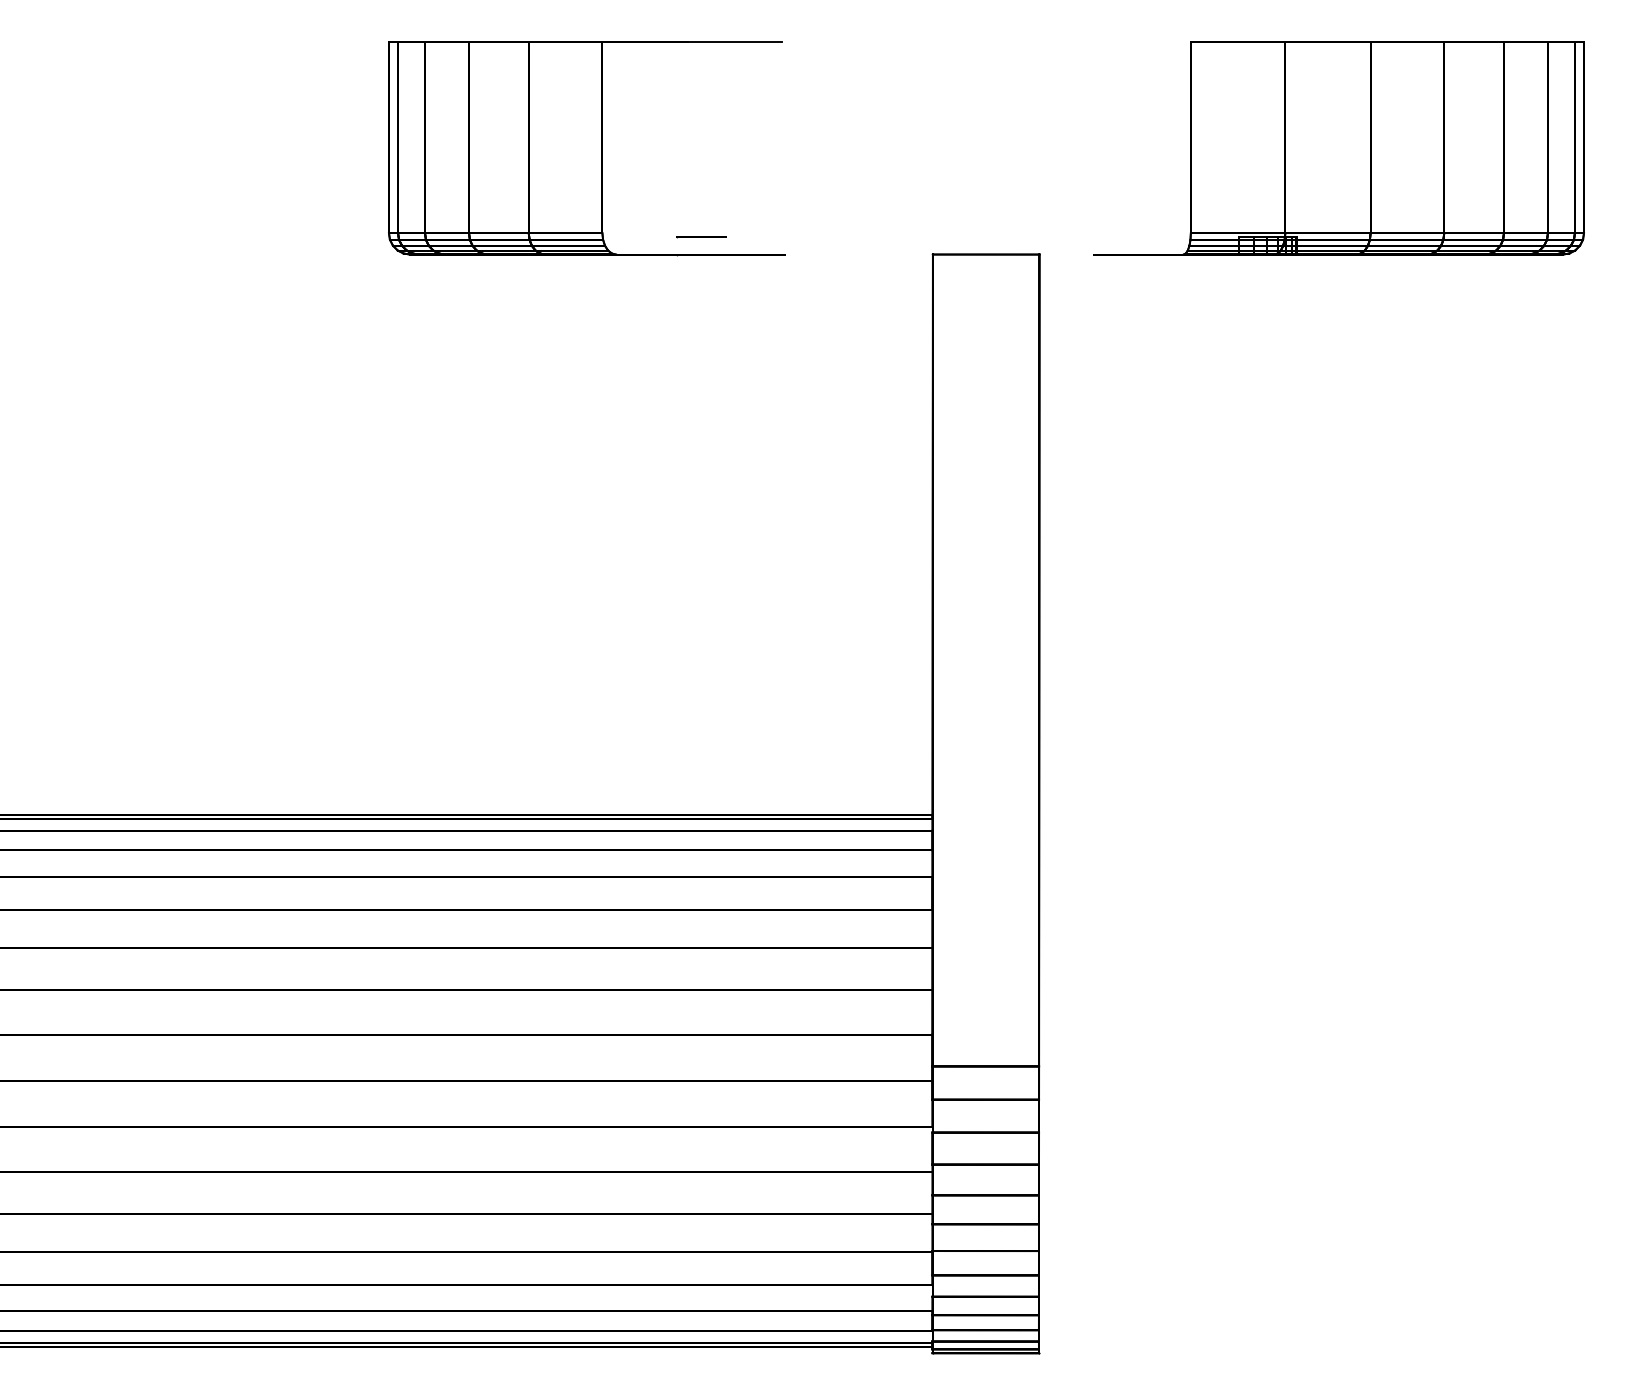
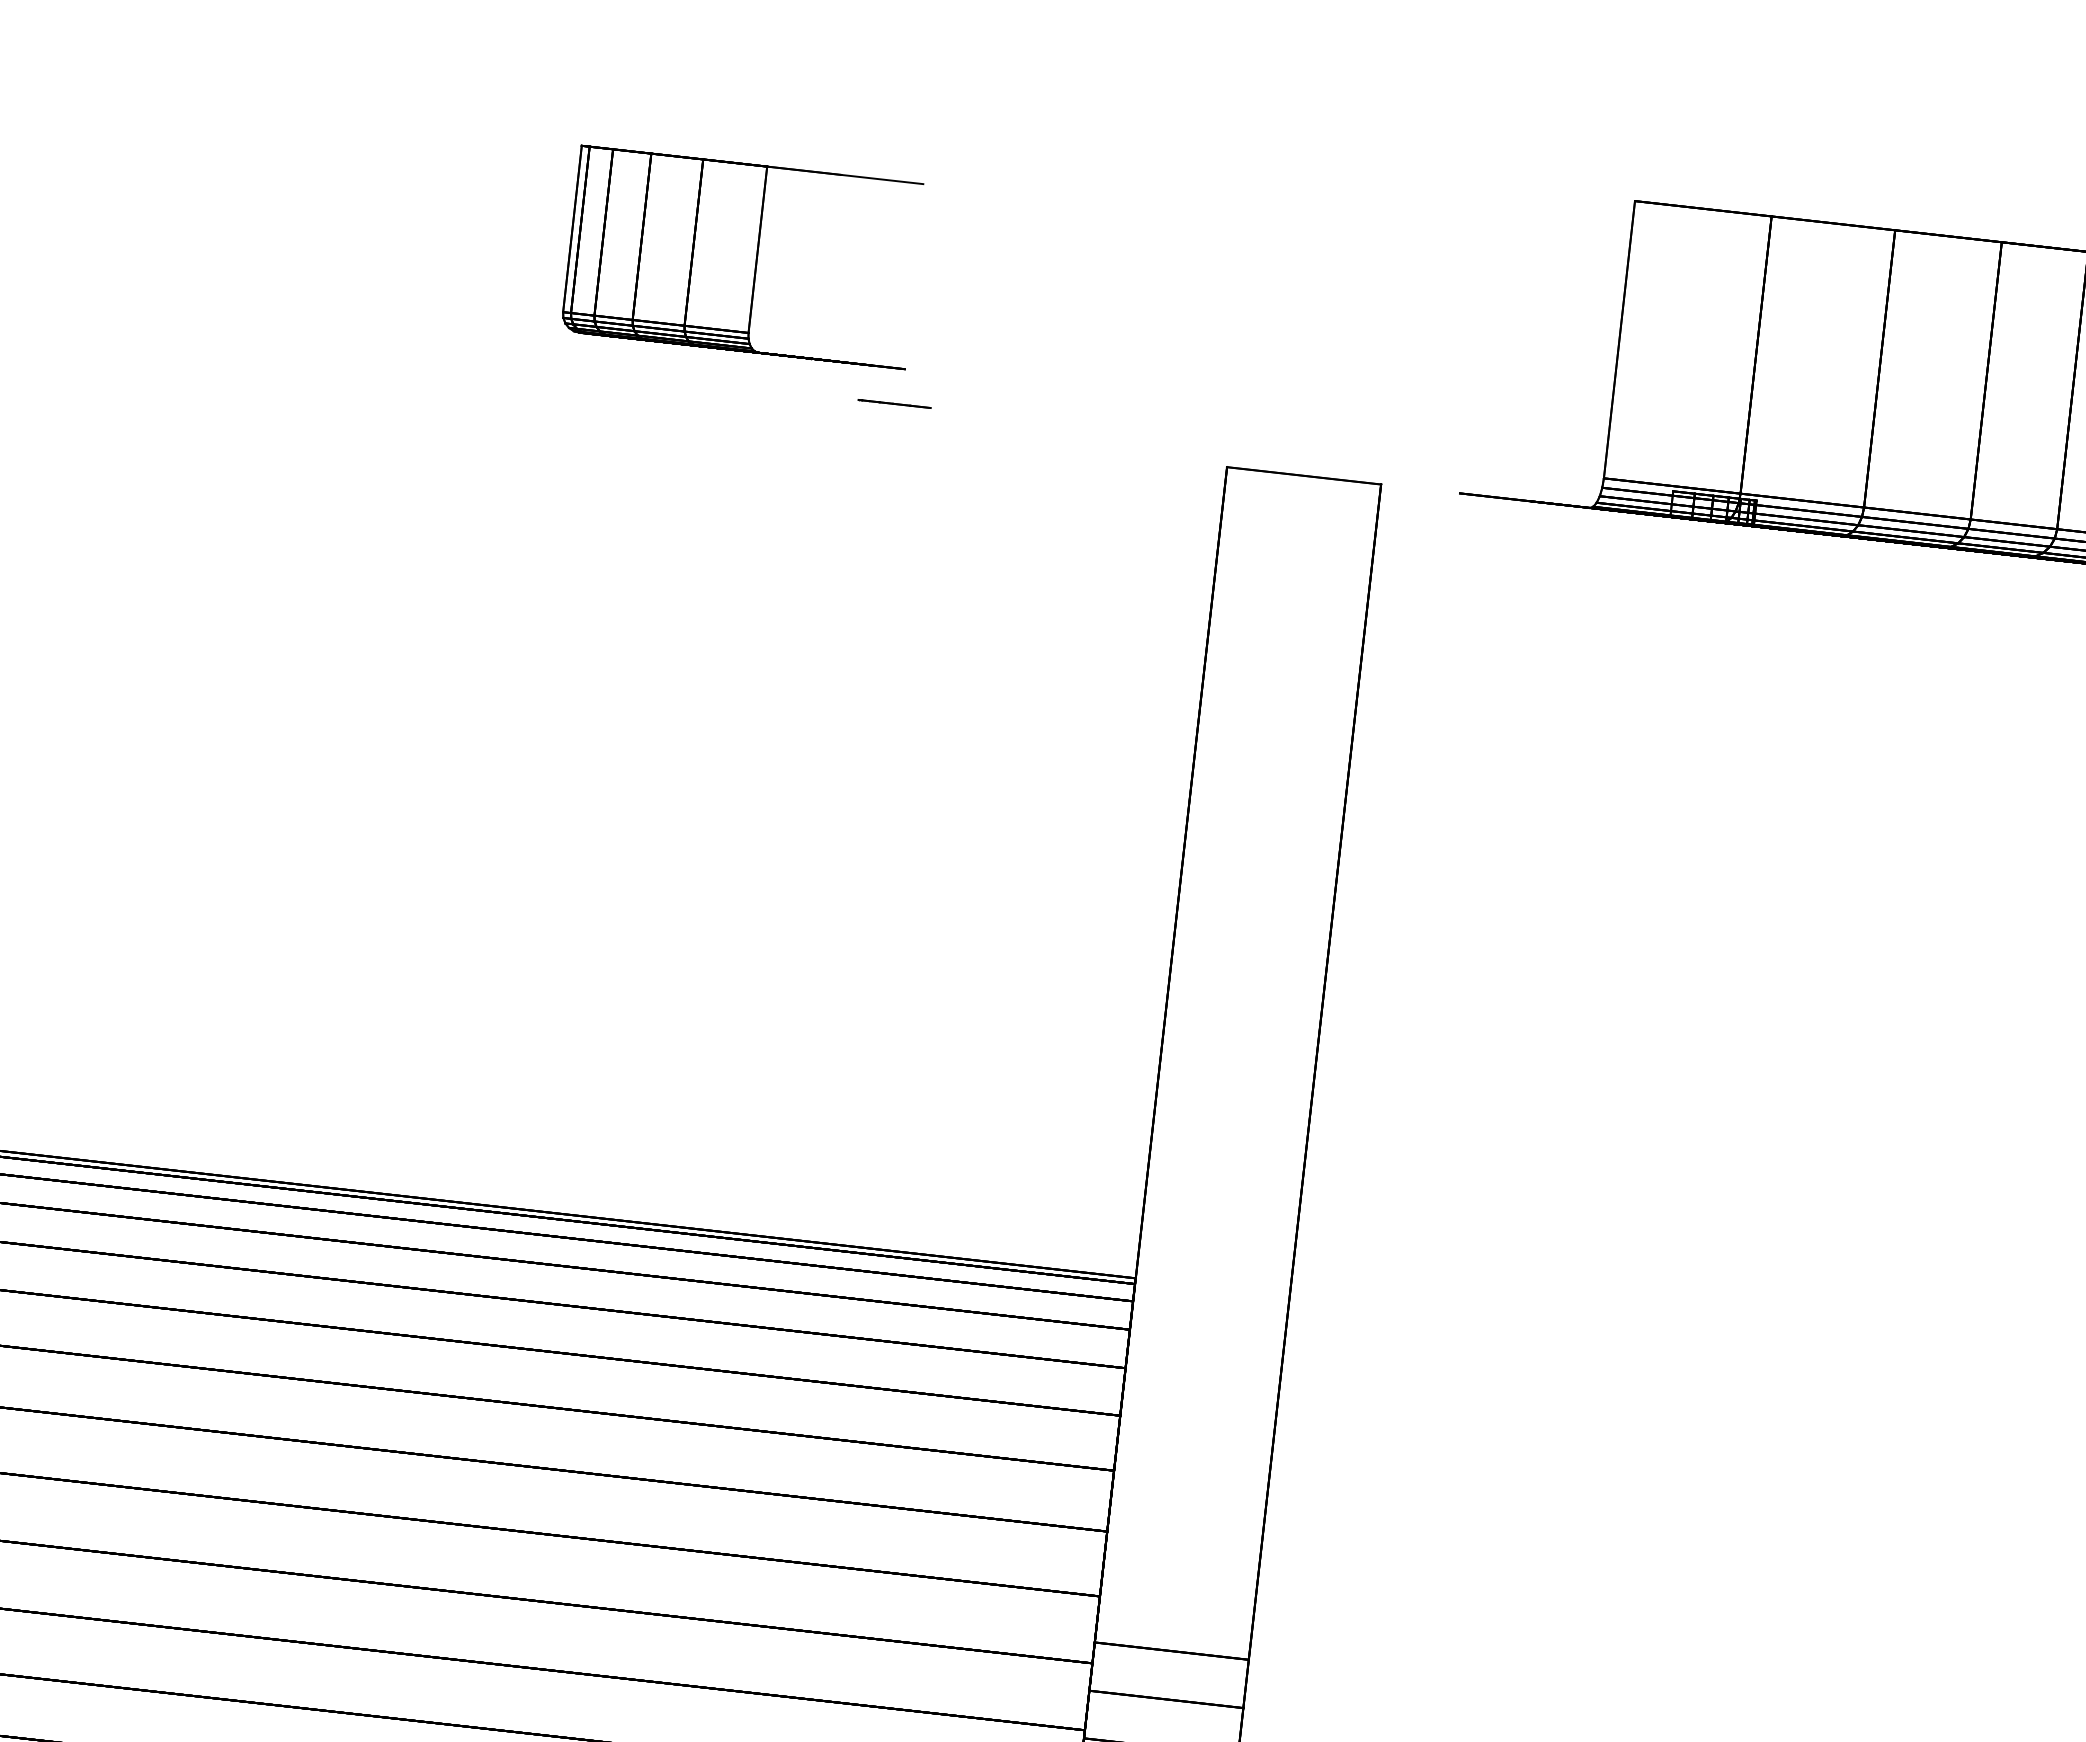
part: (586, 148) -> (742, 257), size x0.6

